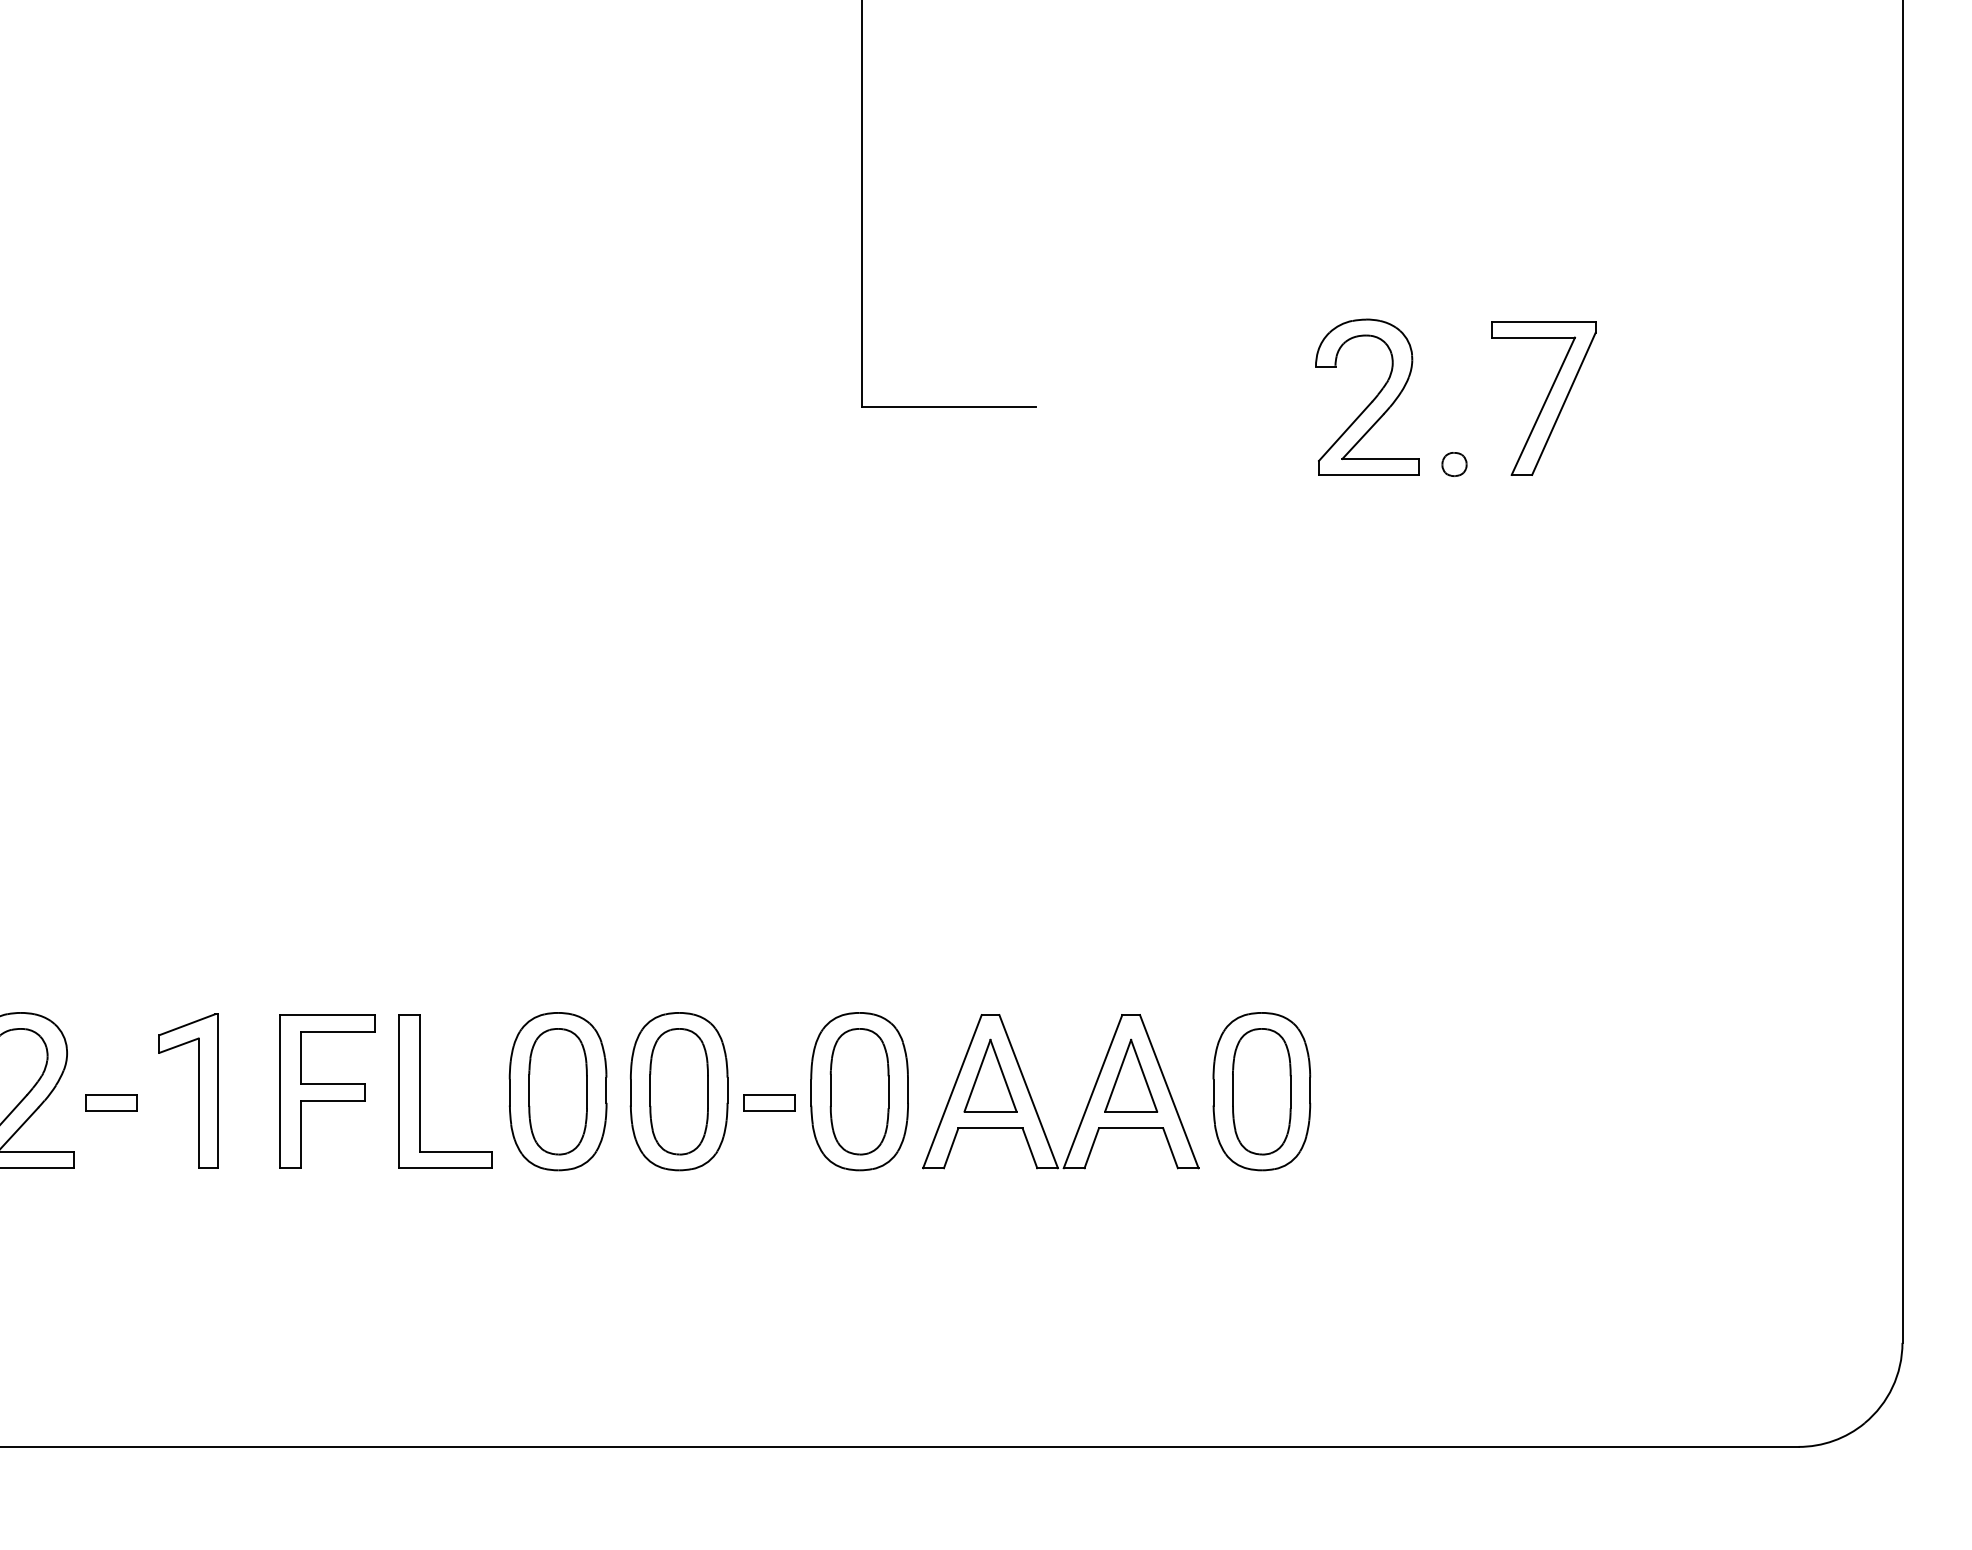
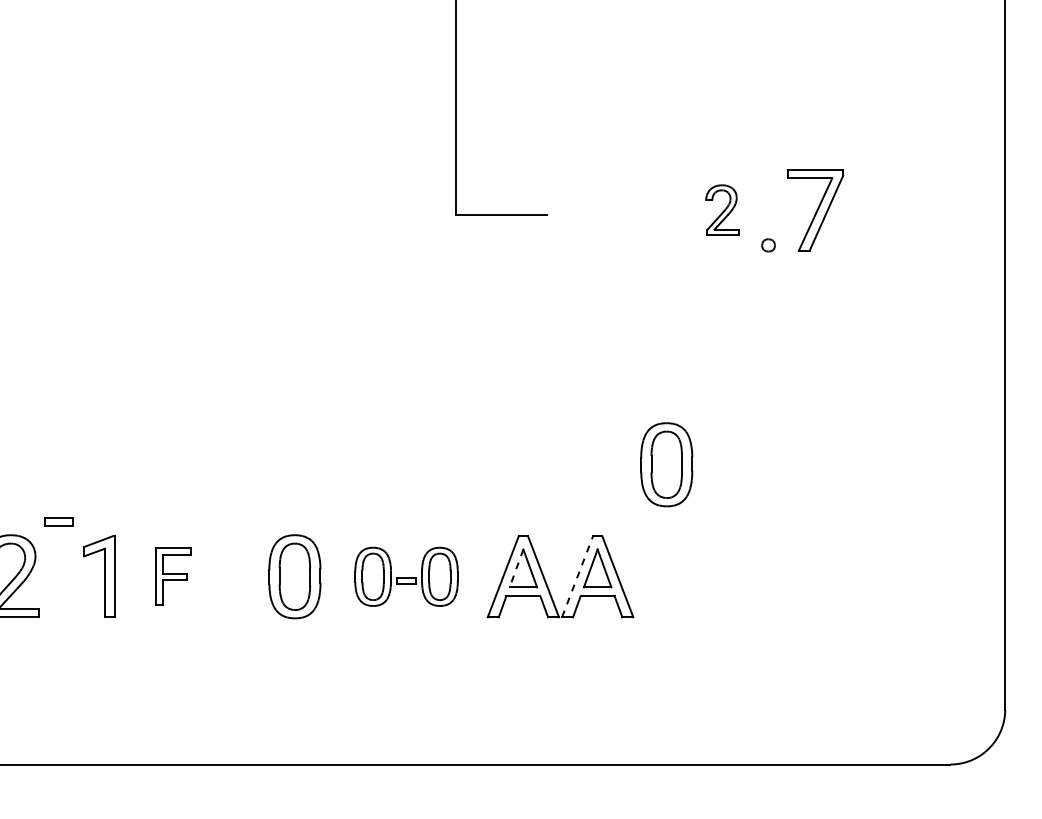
part: (1367, 396) -> (722, 209), size x0.6
line: (977, 1075) -> (516, 568), solid -> dashed
part: (326, 1091) -> (172, 576), size x0.7
part: (421, 1091) -> (222, 576), removed
part: (769, 1091) -> (406, 576), size x0.7
line: (1092, 1091) -> (577, 576), solid -> dashed
part: (1261, 1091) -> (666, 464), moved
part: (110, 1102) -> (58, 521), moved

